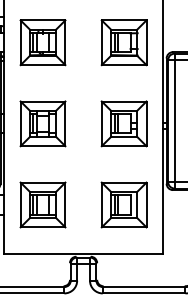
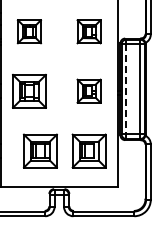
part: (43, 42) -> (29, 31), size x0.7
part: (123, 42) -> (88, 31), size x0.7
line: (174, 121) -> (126, 89), solid -> dashed
part: (123, 122) -> (88, 90), size x0.7
part: (41, 204) -> (39, 150), moved

